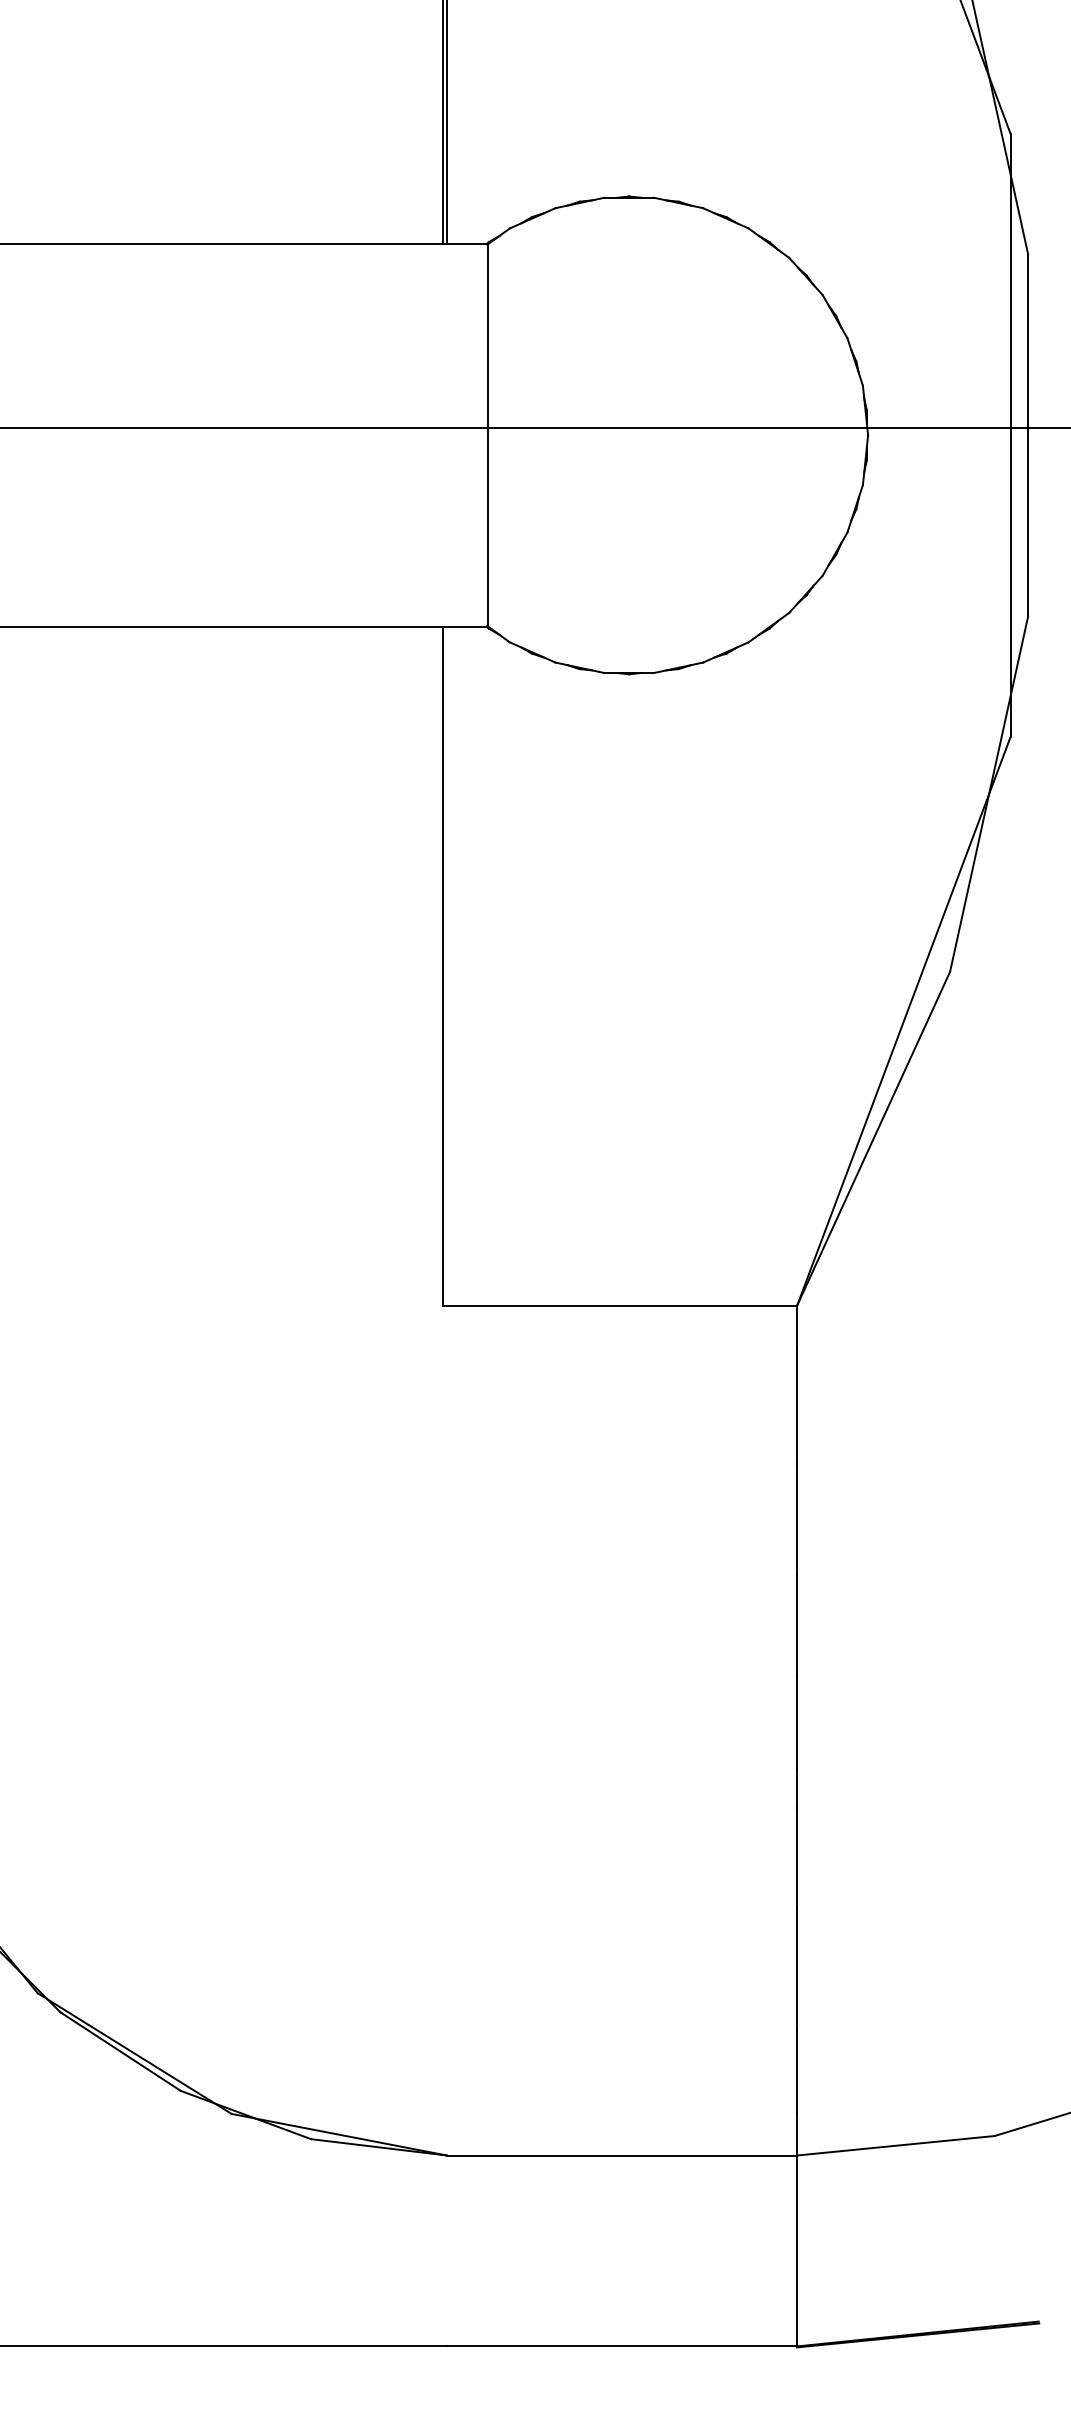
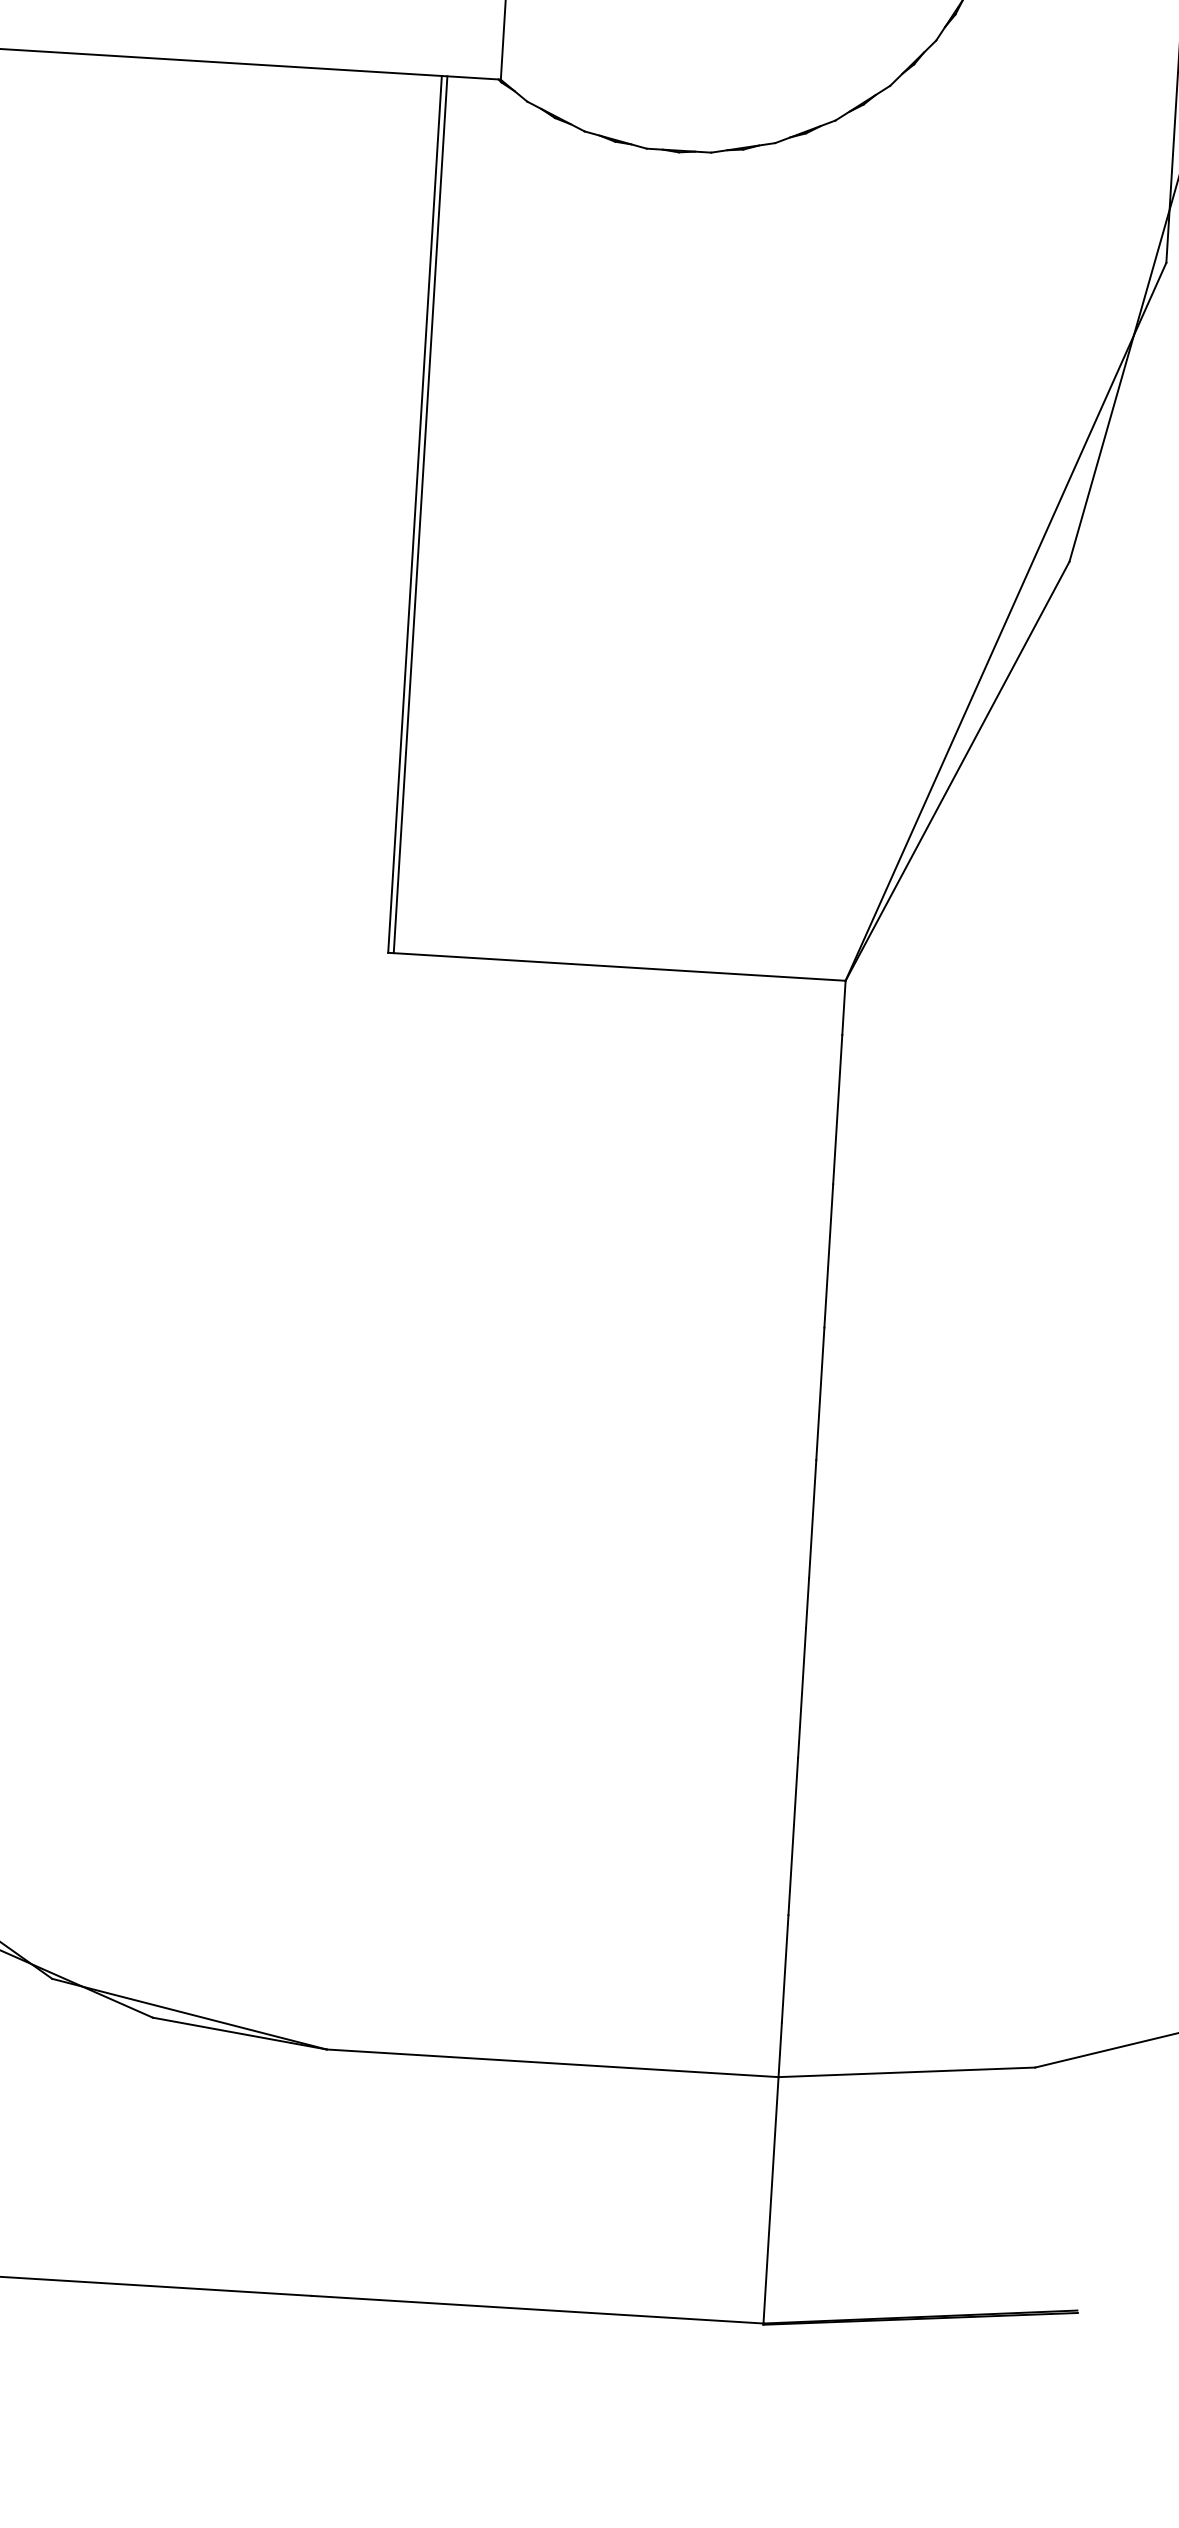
line: (446, 965) -> (420, 513), added

